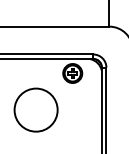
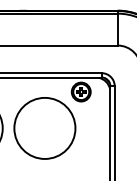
circle: (35, 109) -> (44, 127), size x1.43

